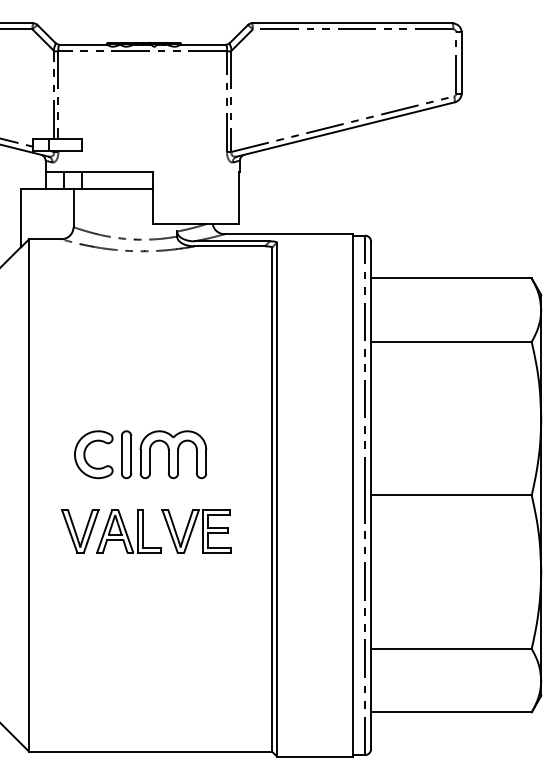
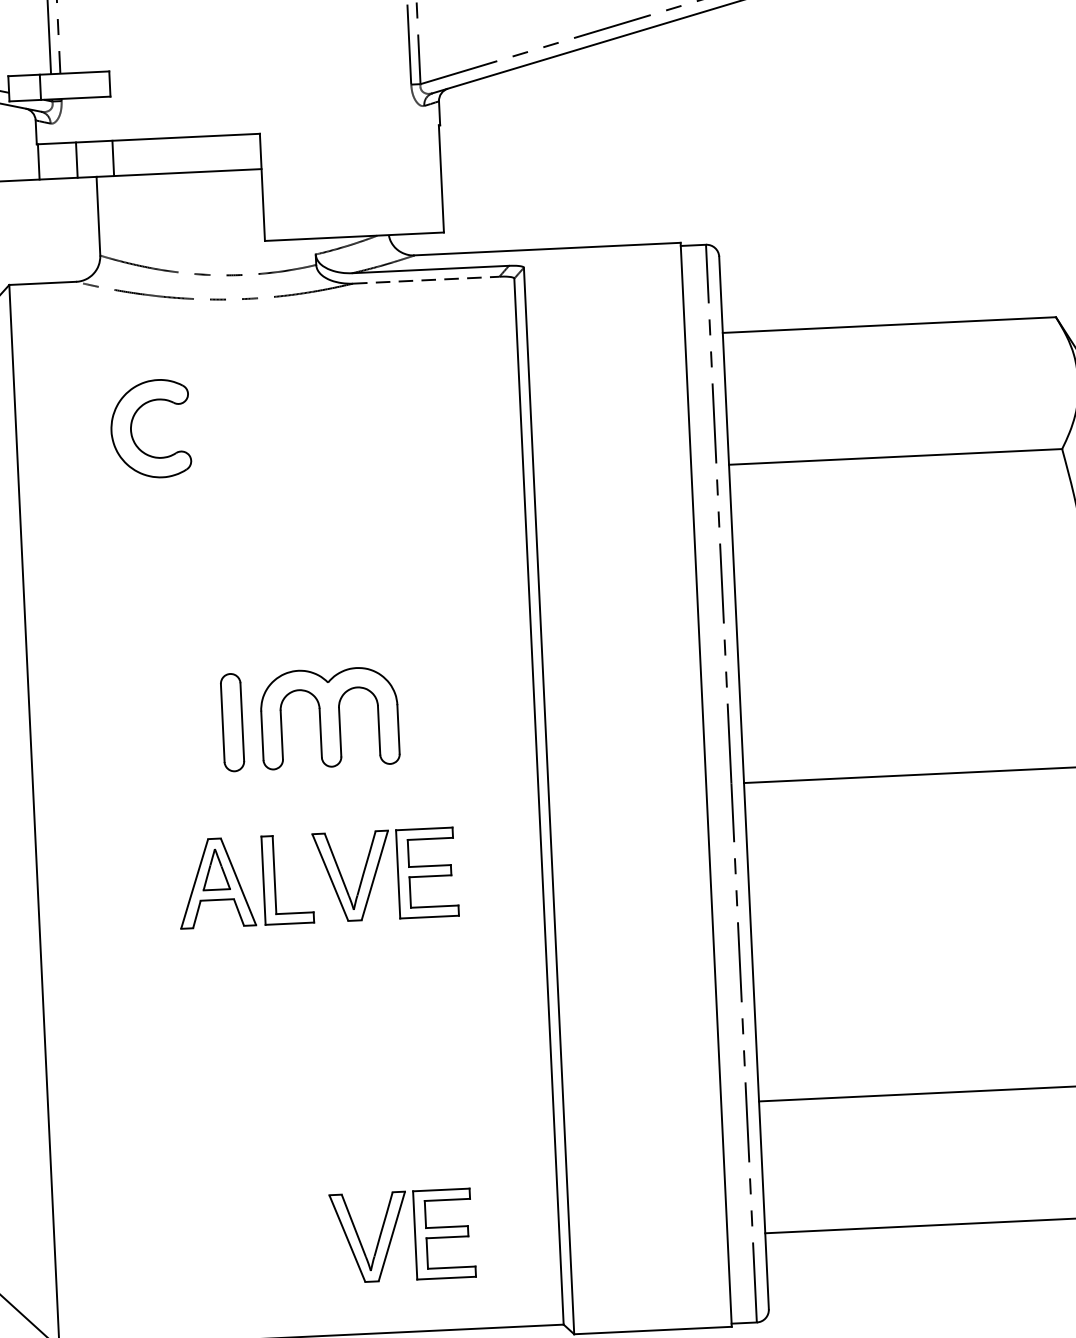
line: (230, 246) -> (427, 280), solid -> dashed
part: (85, 454) -> (133, 429), moved
part: (80, 531) -> (144, 886), removed
part: (196, 705) -> (402, 1236), added

